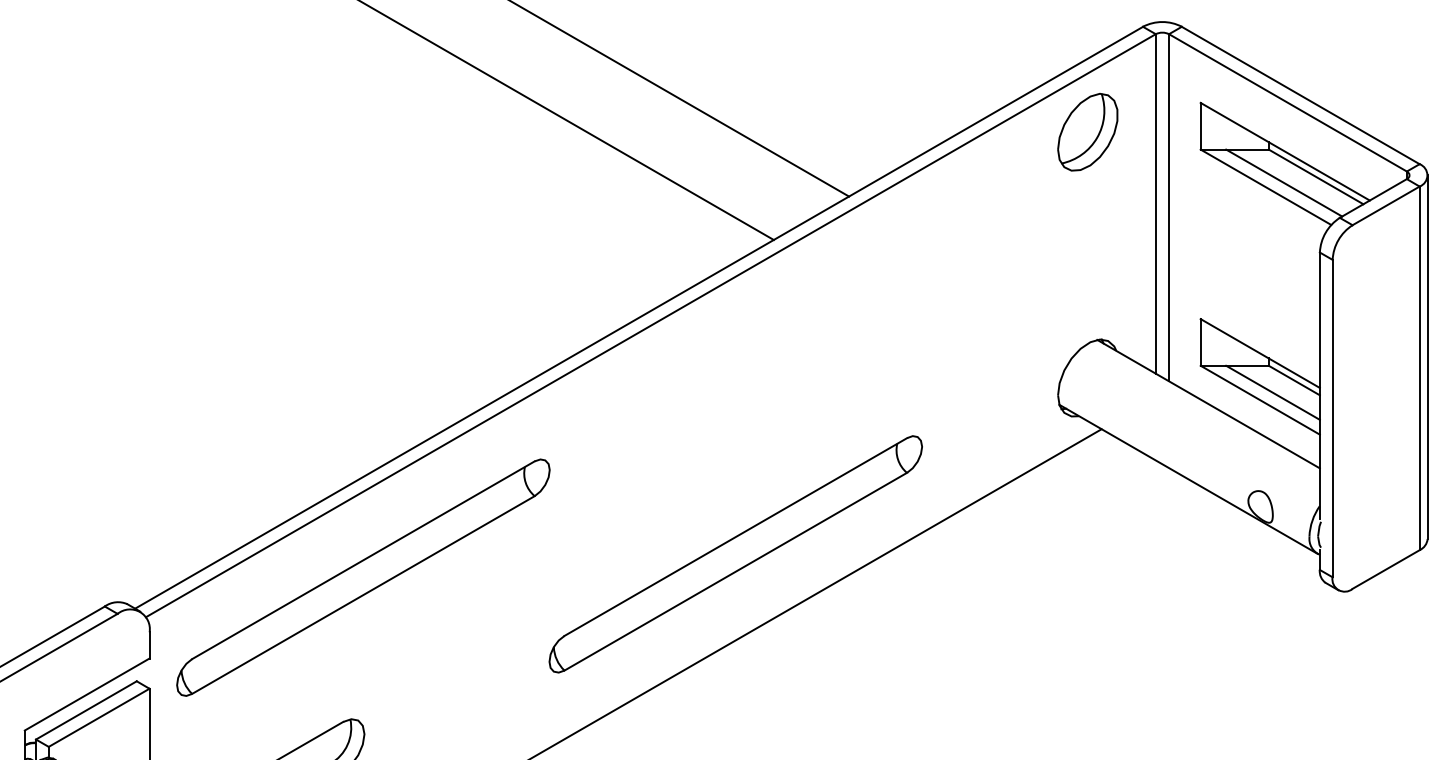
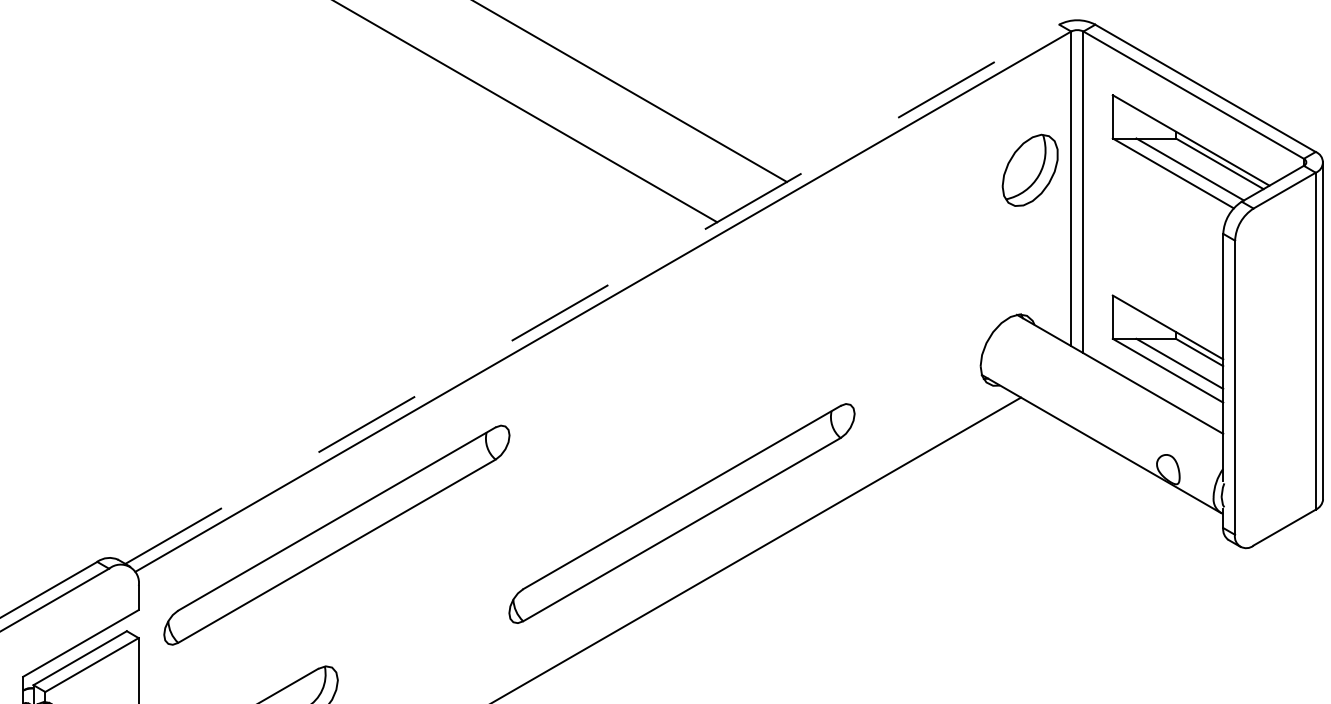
part: (1087, 131) -> (1029, 169), moved
line: (639, 317) -> (592, 294), solid -> dashed

